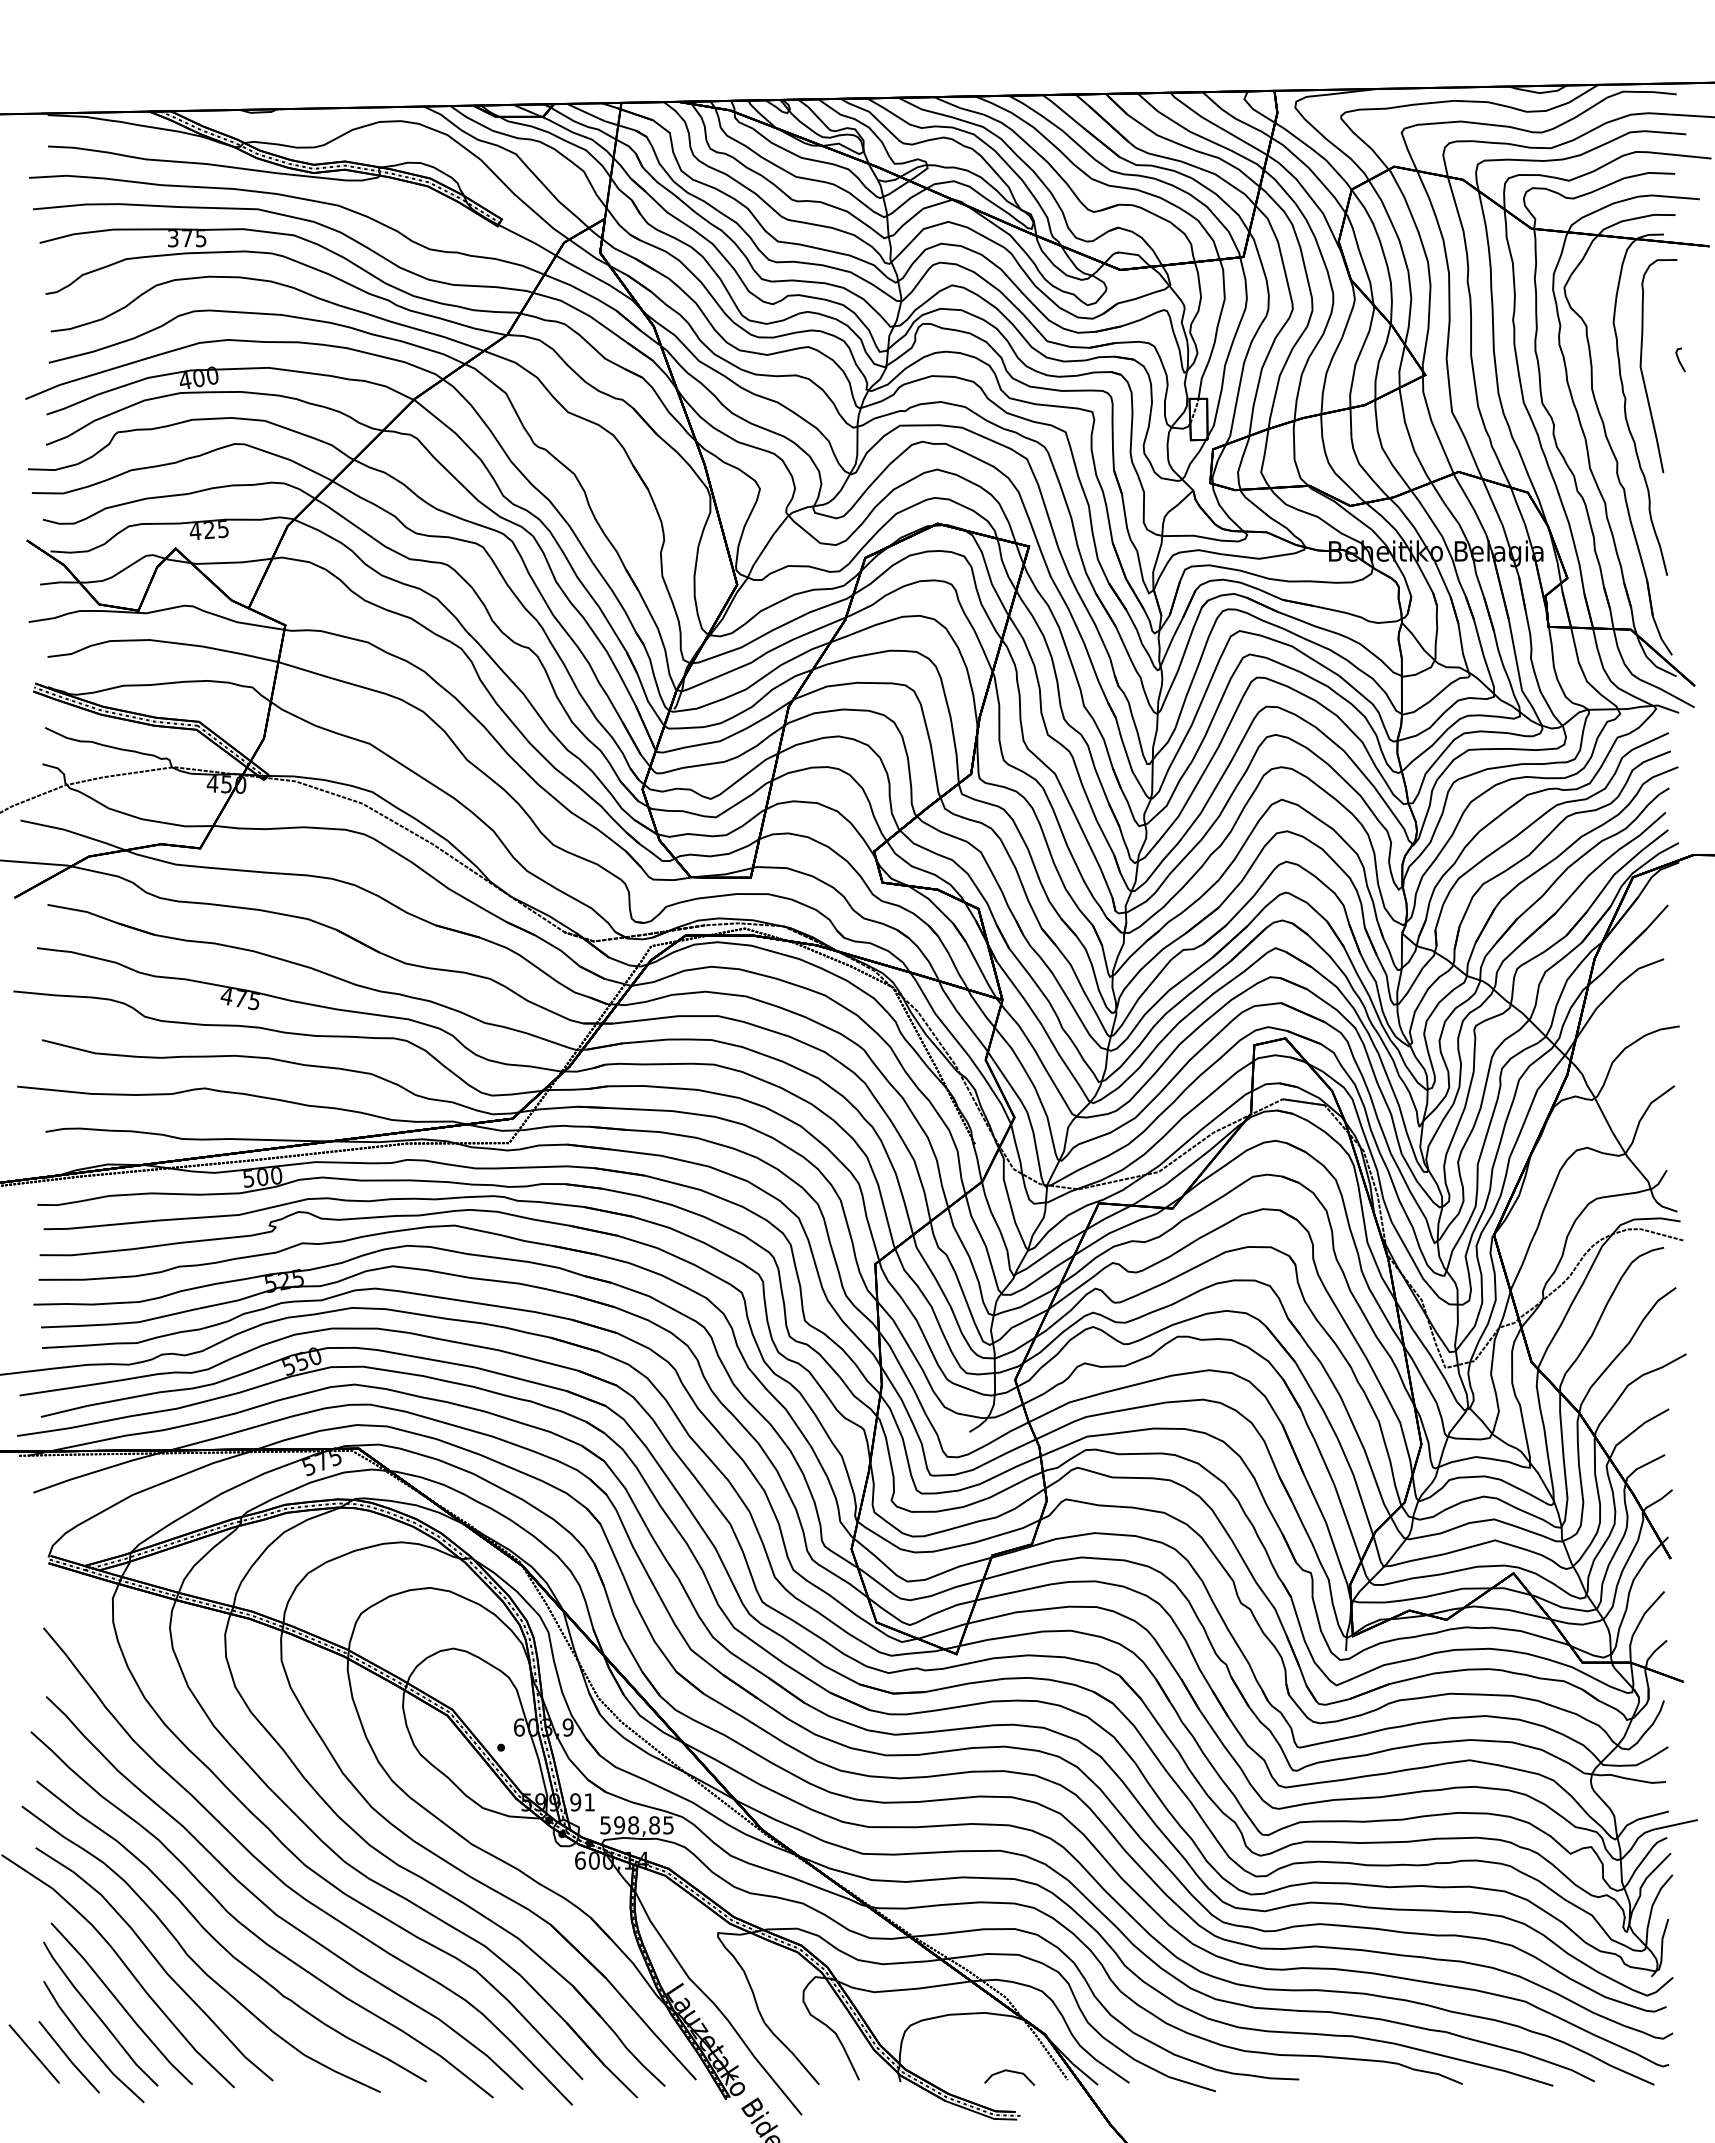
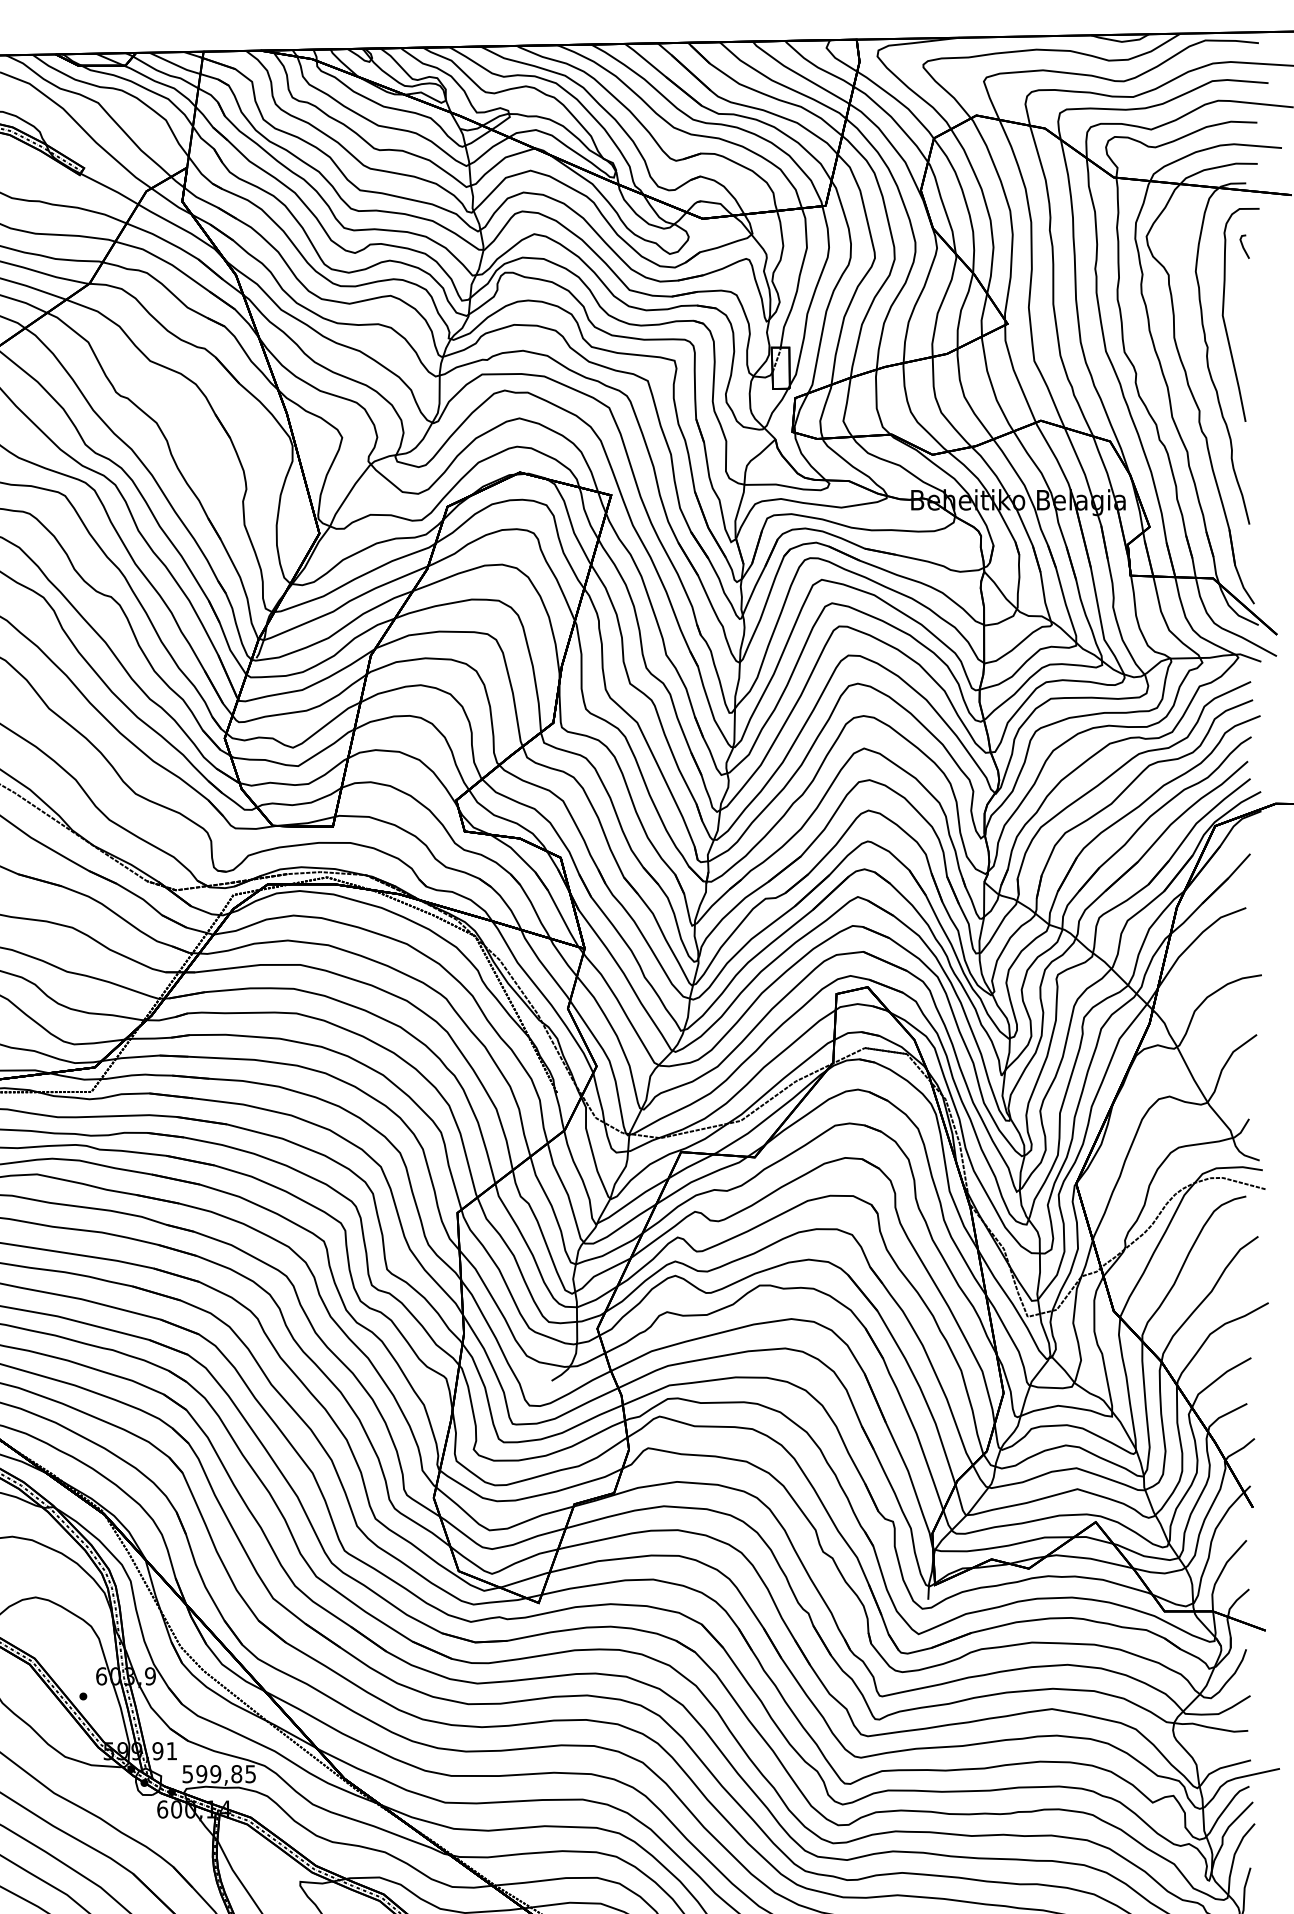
line: (1679, 359) -> (1243, 246), moved
text: (633, 1825) -> (215, 1774), 598,85 -> 599,85

